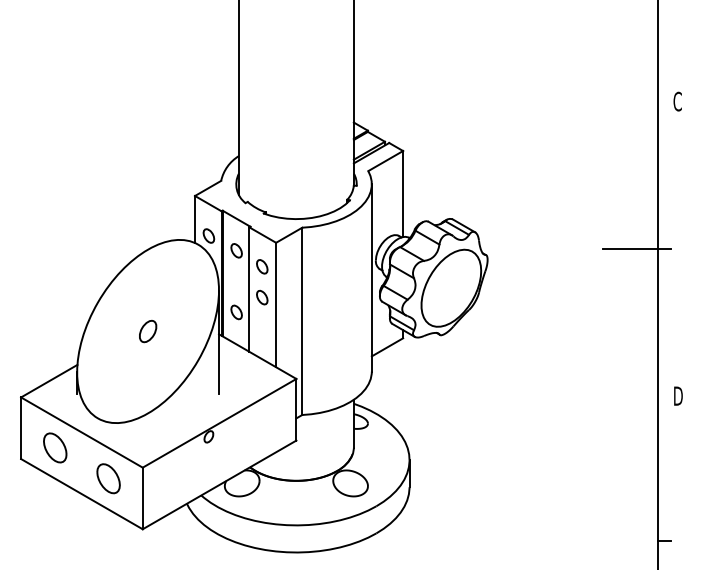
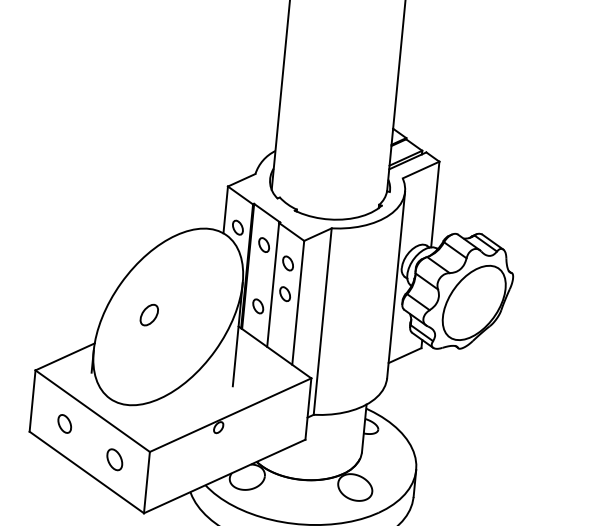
part: (148, 331) -> (149, 315), moved
part: (55, 447) -> (64, 423), size x0.6
part: (108, 478) -> (114, 459), size x0.7

